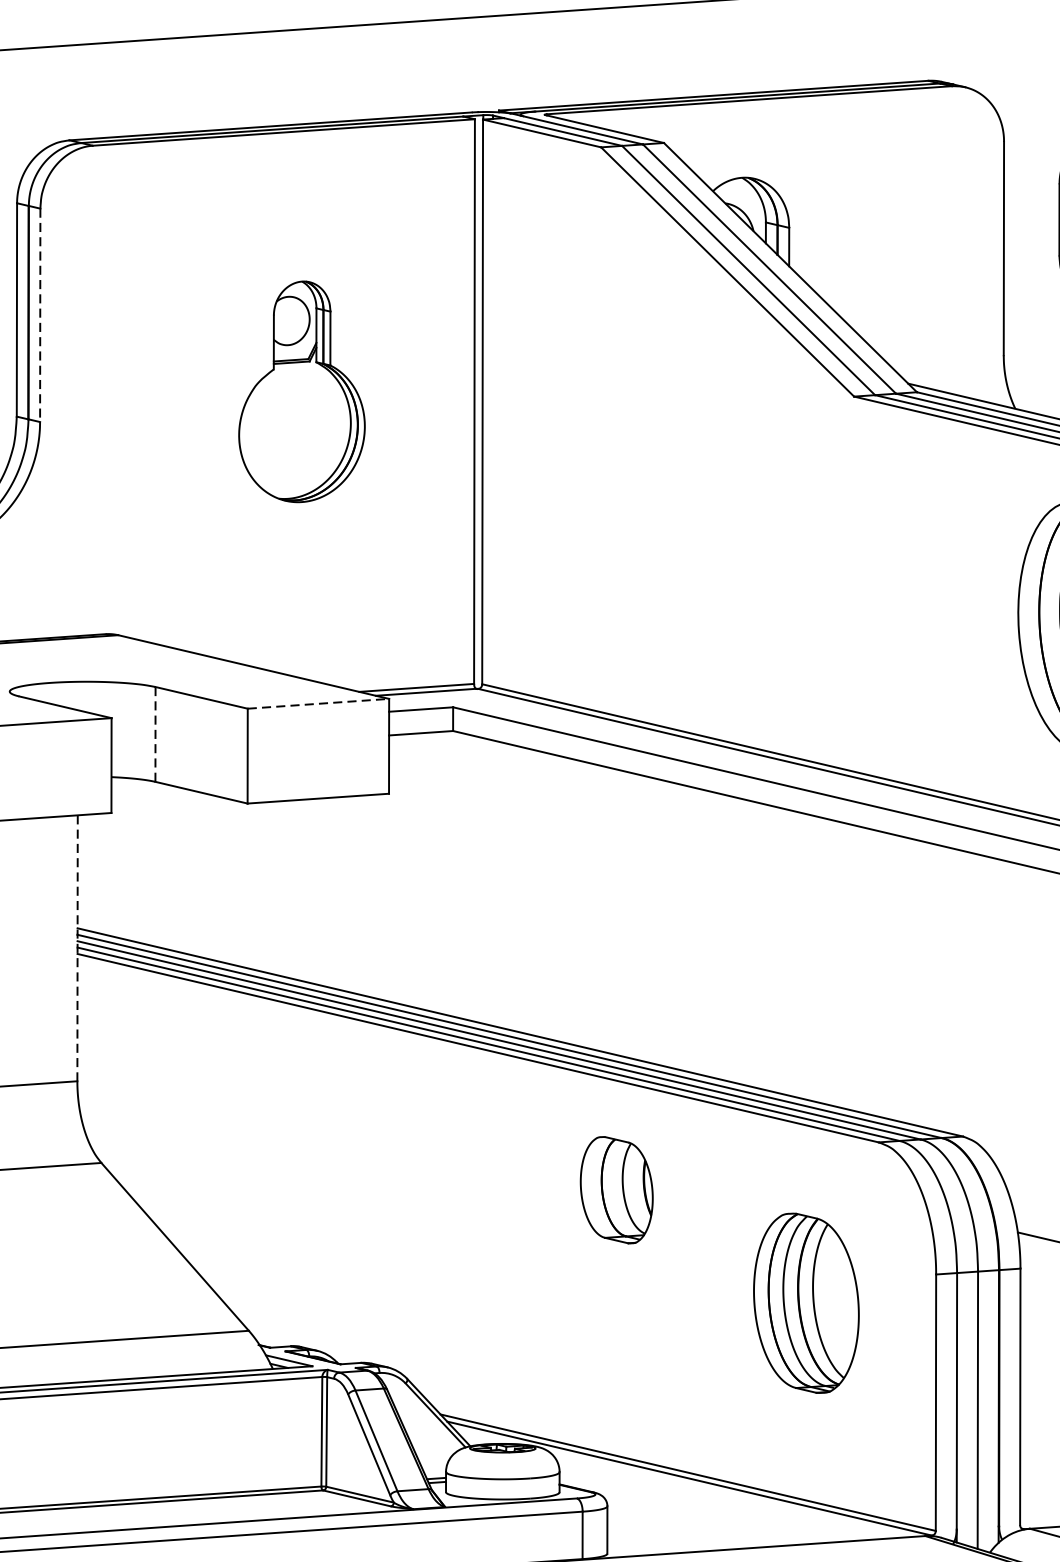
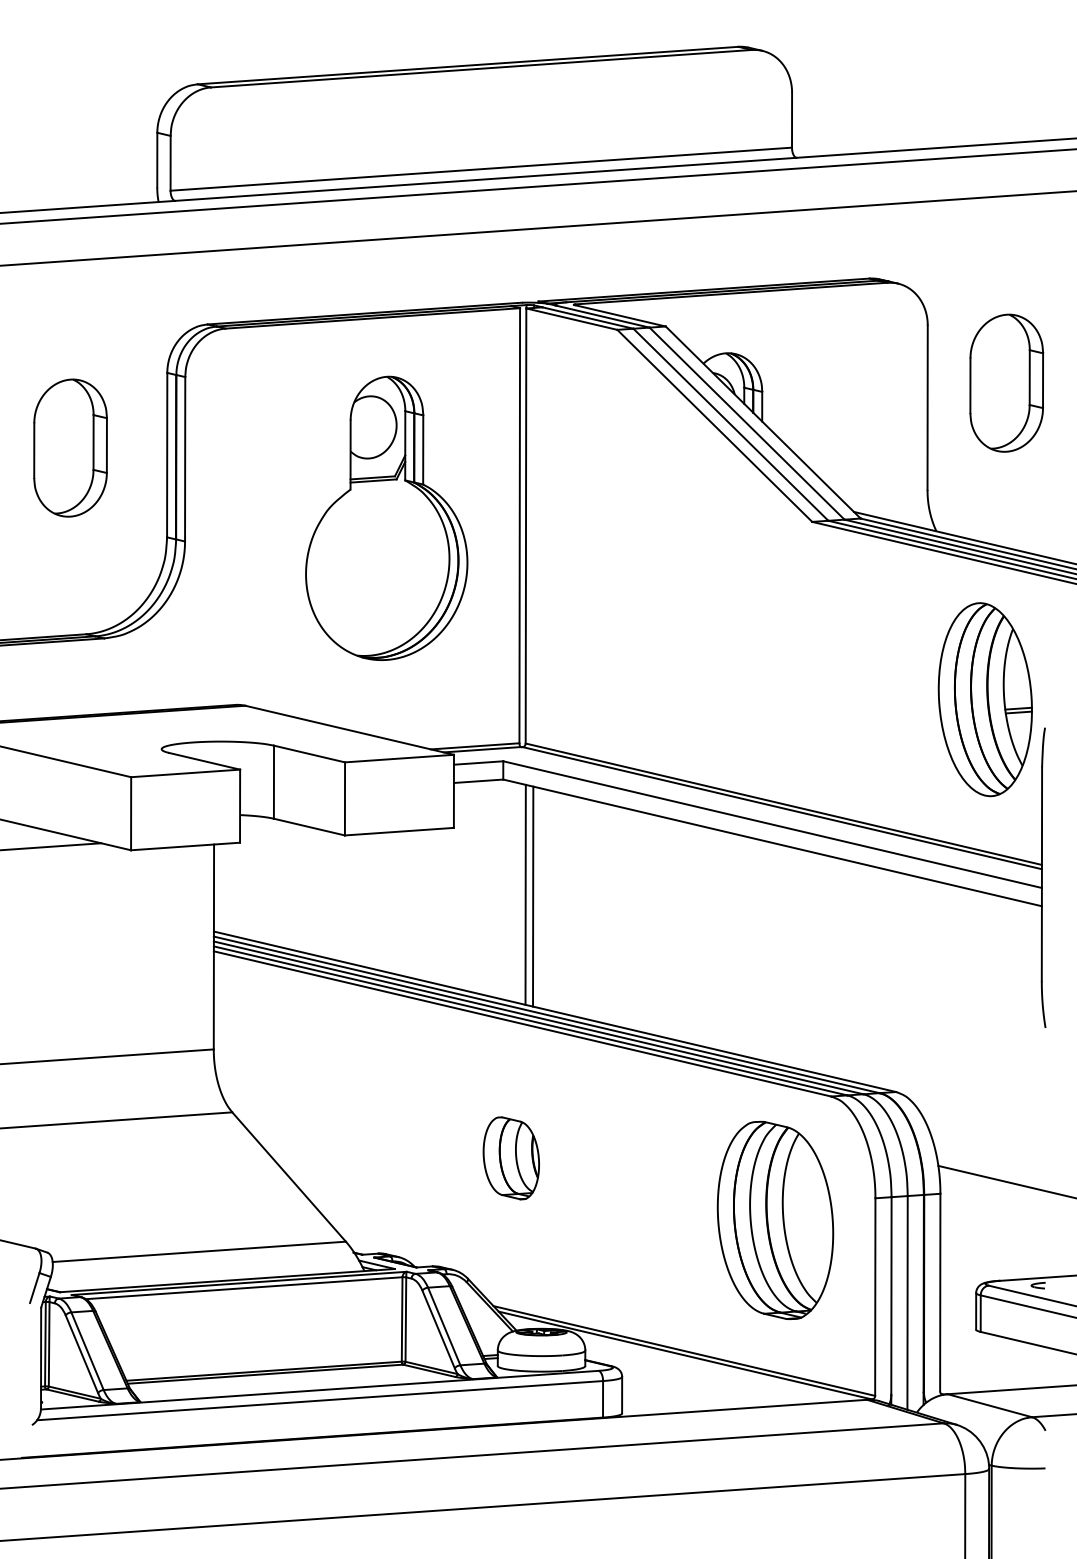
line: (40, 315) -> (185, 459), dashed -> solid
part: (301, 390) -> (386, 517), size x1.67
line: (318, 703) -> (399, 758), dashed -> solid
line: (154, 734) -> (273, 782), dashed -> solid
line: (481, 880) -> (525, 894), added
line: (492, 882) -> (533, 896), added
line: (77, 948) -> (213, 947), dashed -> solid
part: (615, 1190) -> (510, 1158), moved
part: (806, 1303) -> (775, 1220), size x1.43

